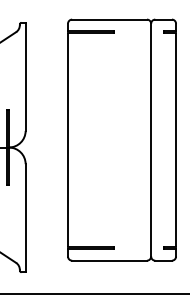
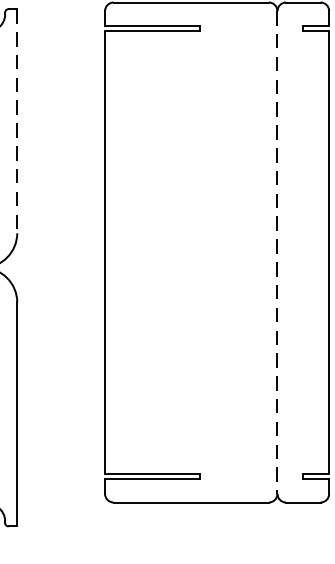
line: (25, 77) -> (16, 122), solid -> dashed
line: (151, 140) -> (278, 253), solid -> dashed

